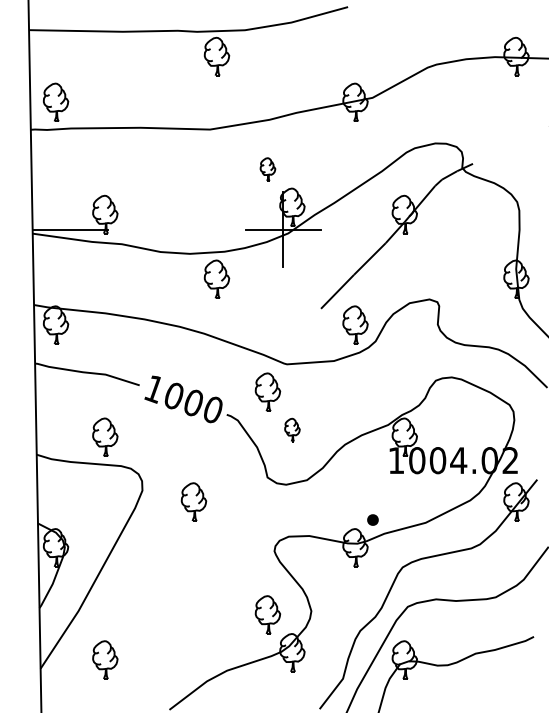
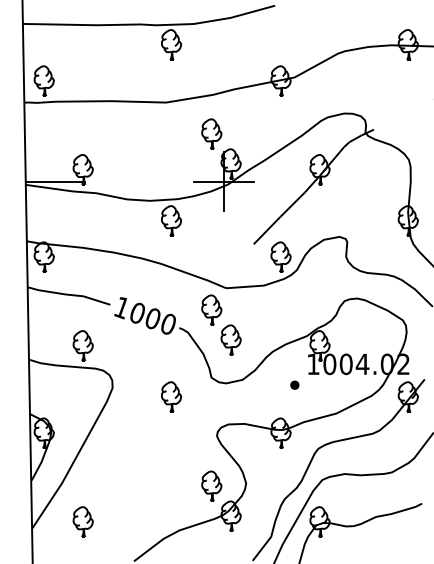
part: (267, 169) -> (211, 134), size x1.67
part: (292, 429) -> (231, 339), size x1.67
part: (193, 501) -> (171, 396), moved
part: (372, 519) -> (294, 384), moved

